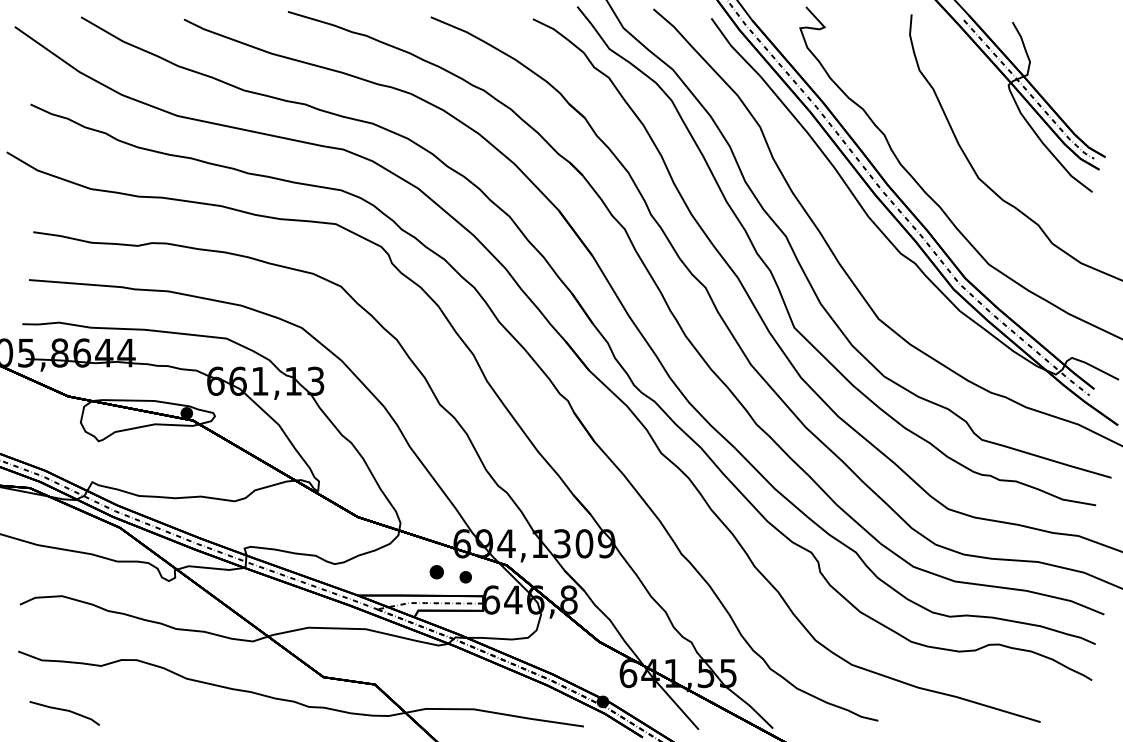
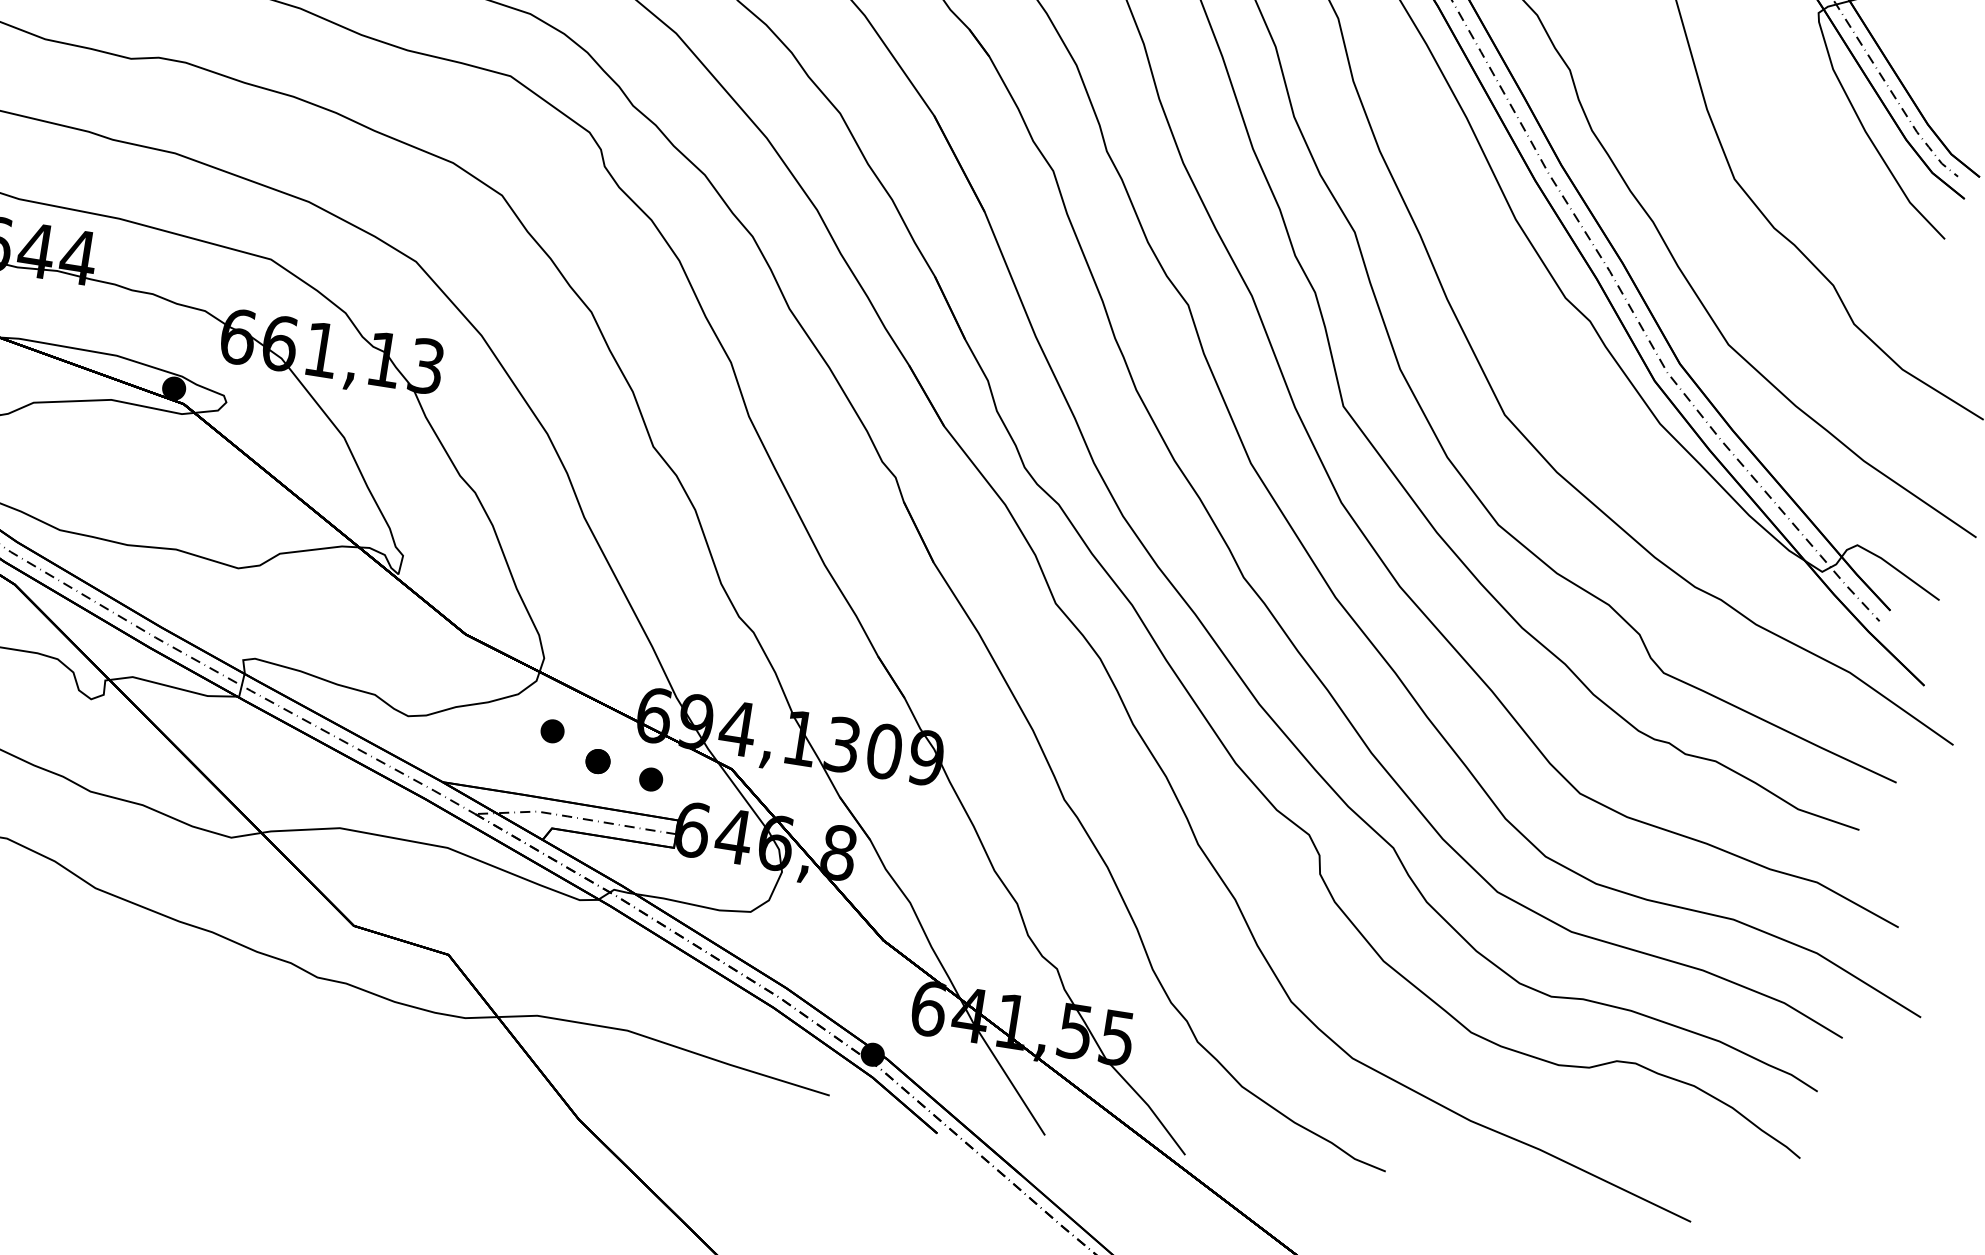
part: (410, 560) -> (551, 731), added

